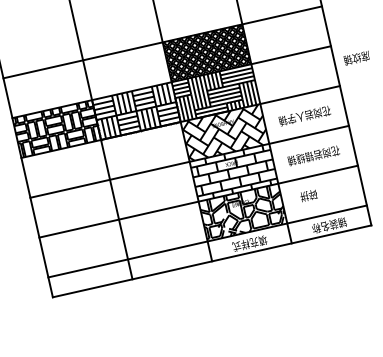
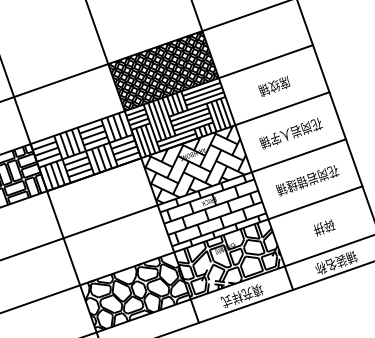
text: (356, 57) -> (274, 85), moved
text: (308, 195) -> (323, 227), moved
hatch: (163, 230) -> (135, 292), added

